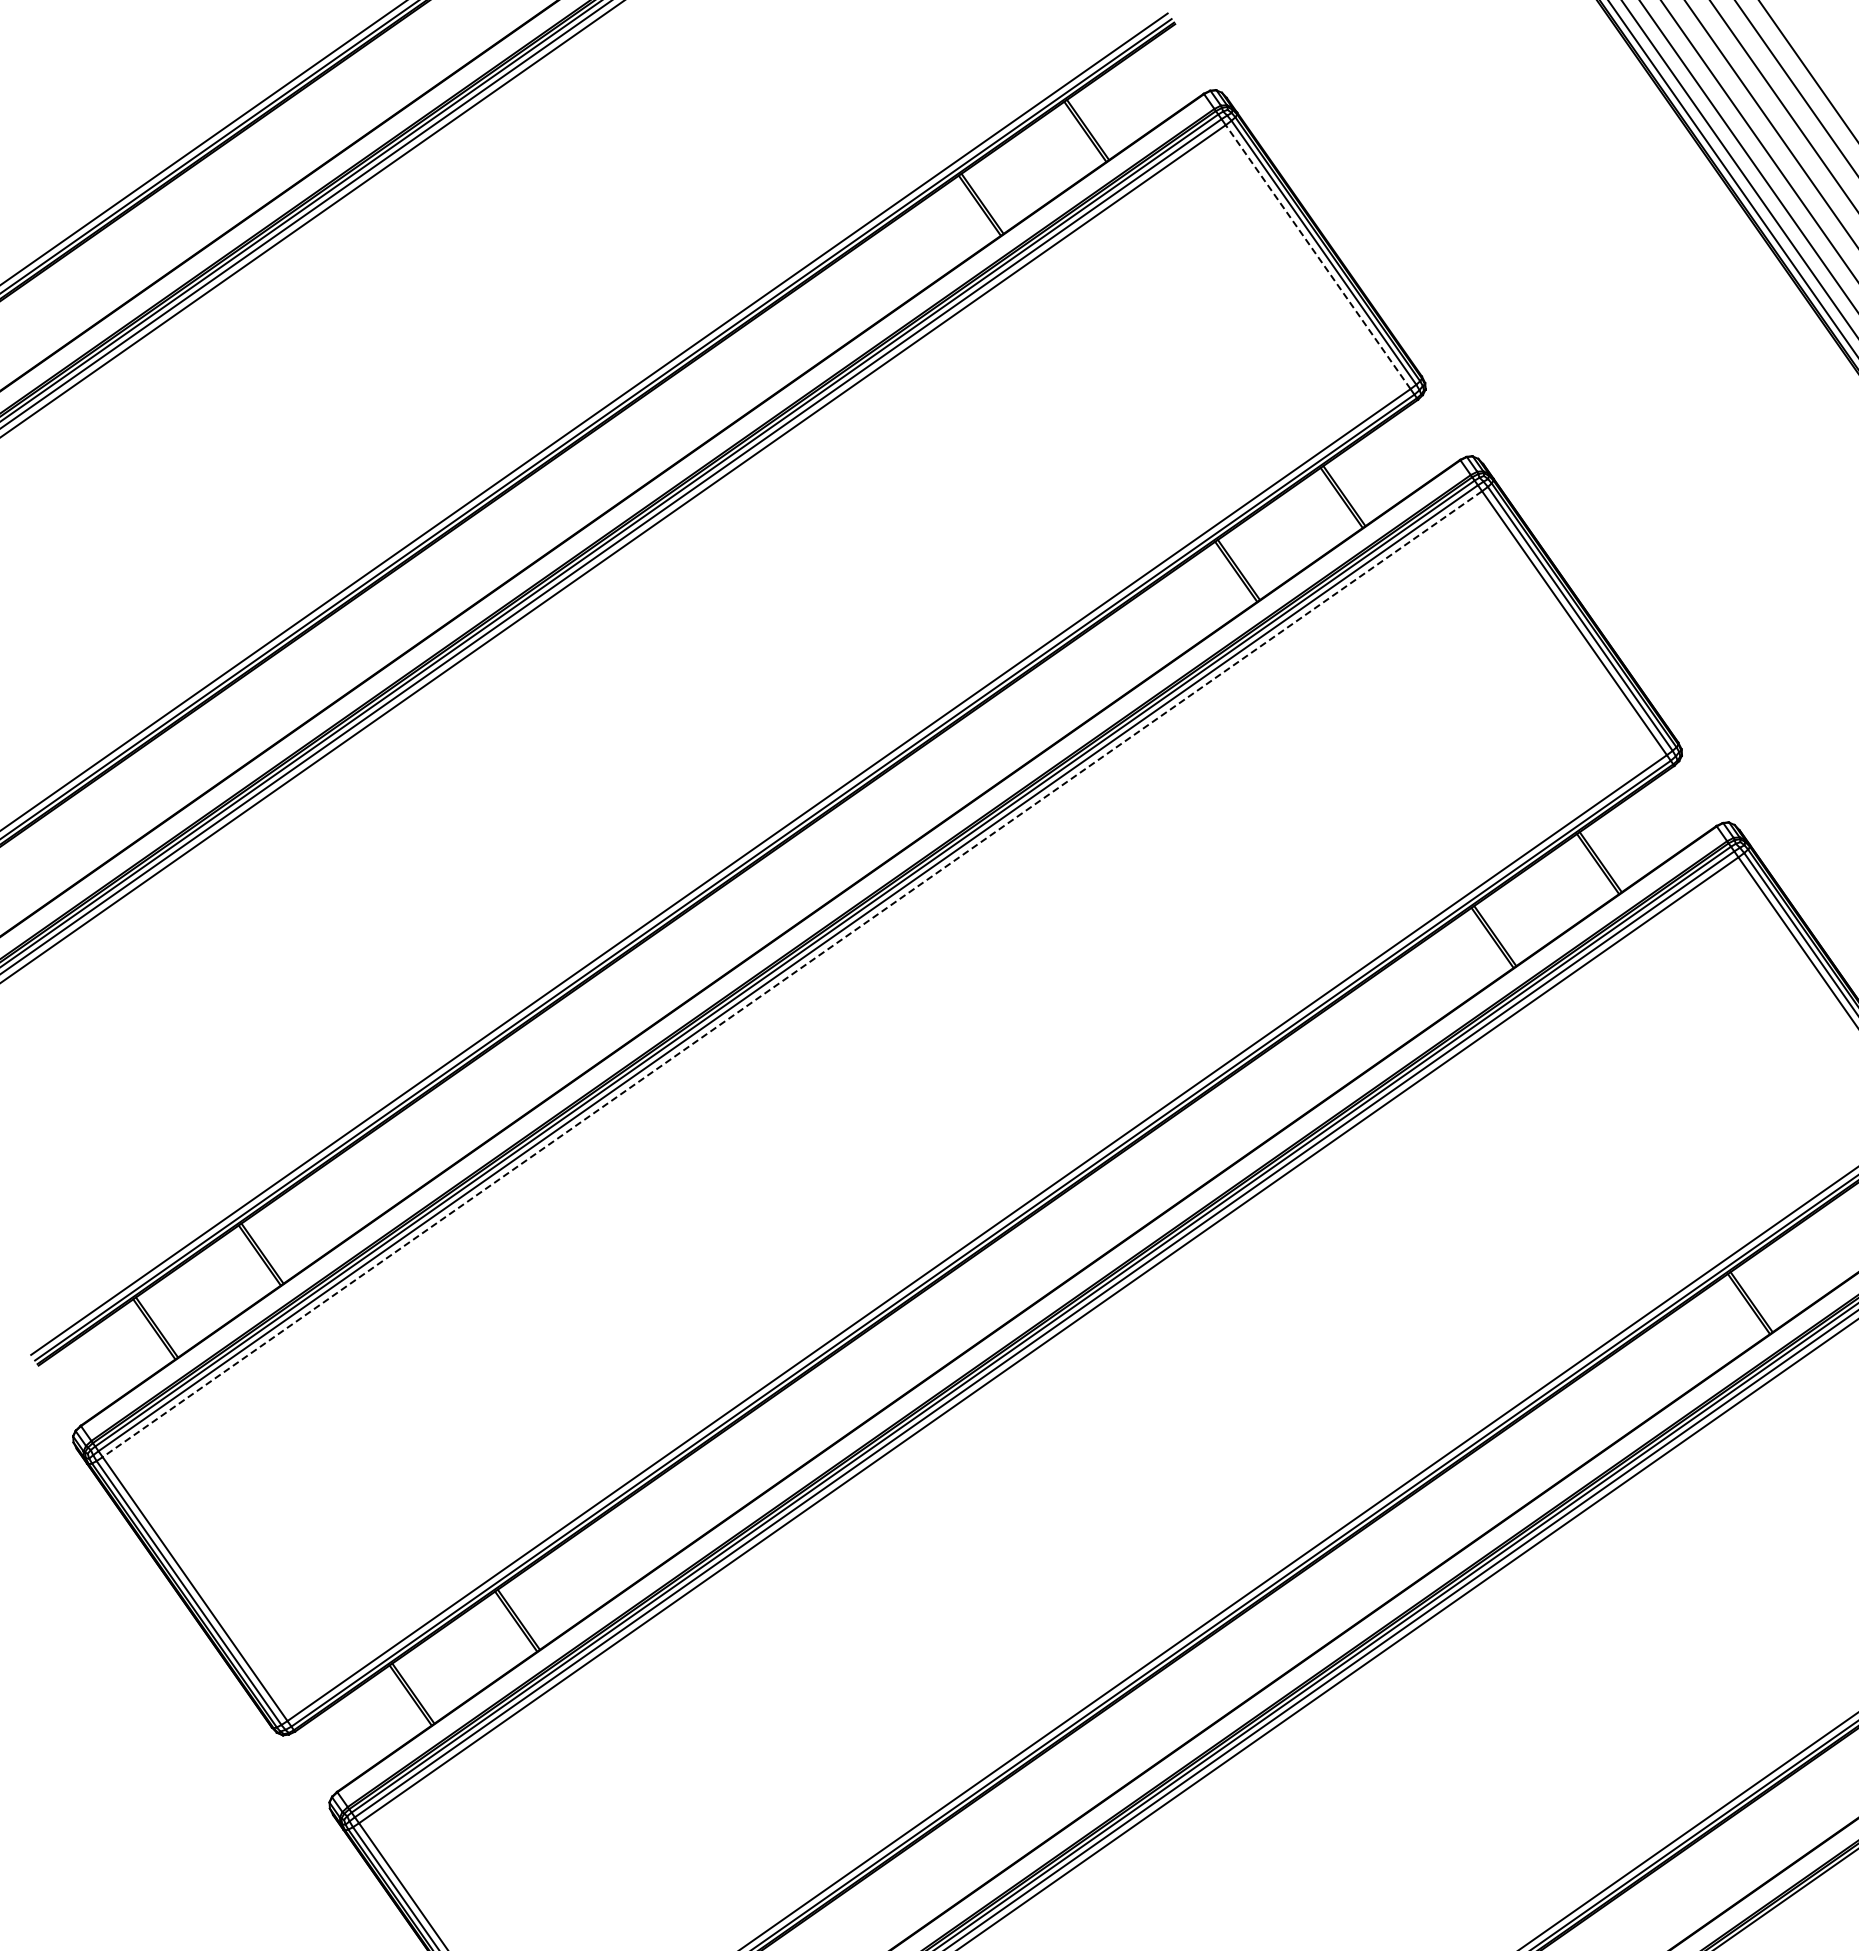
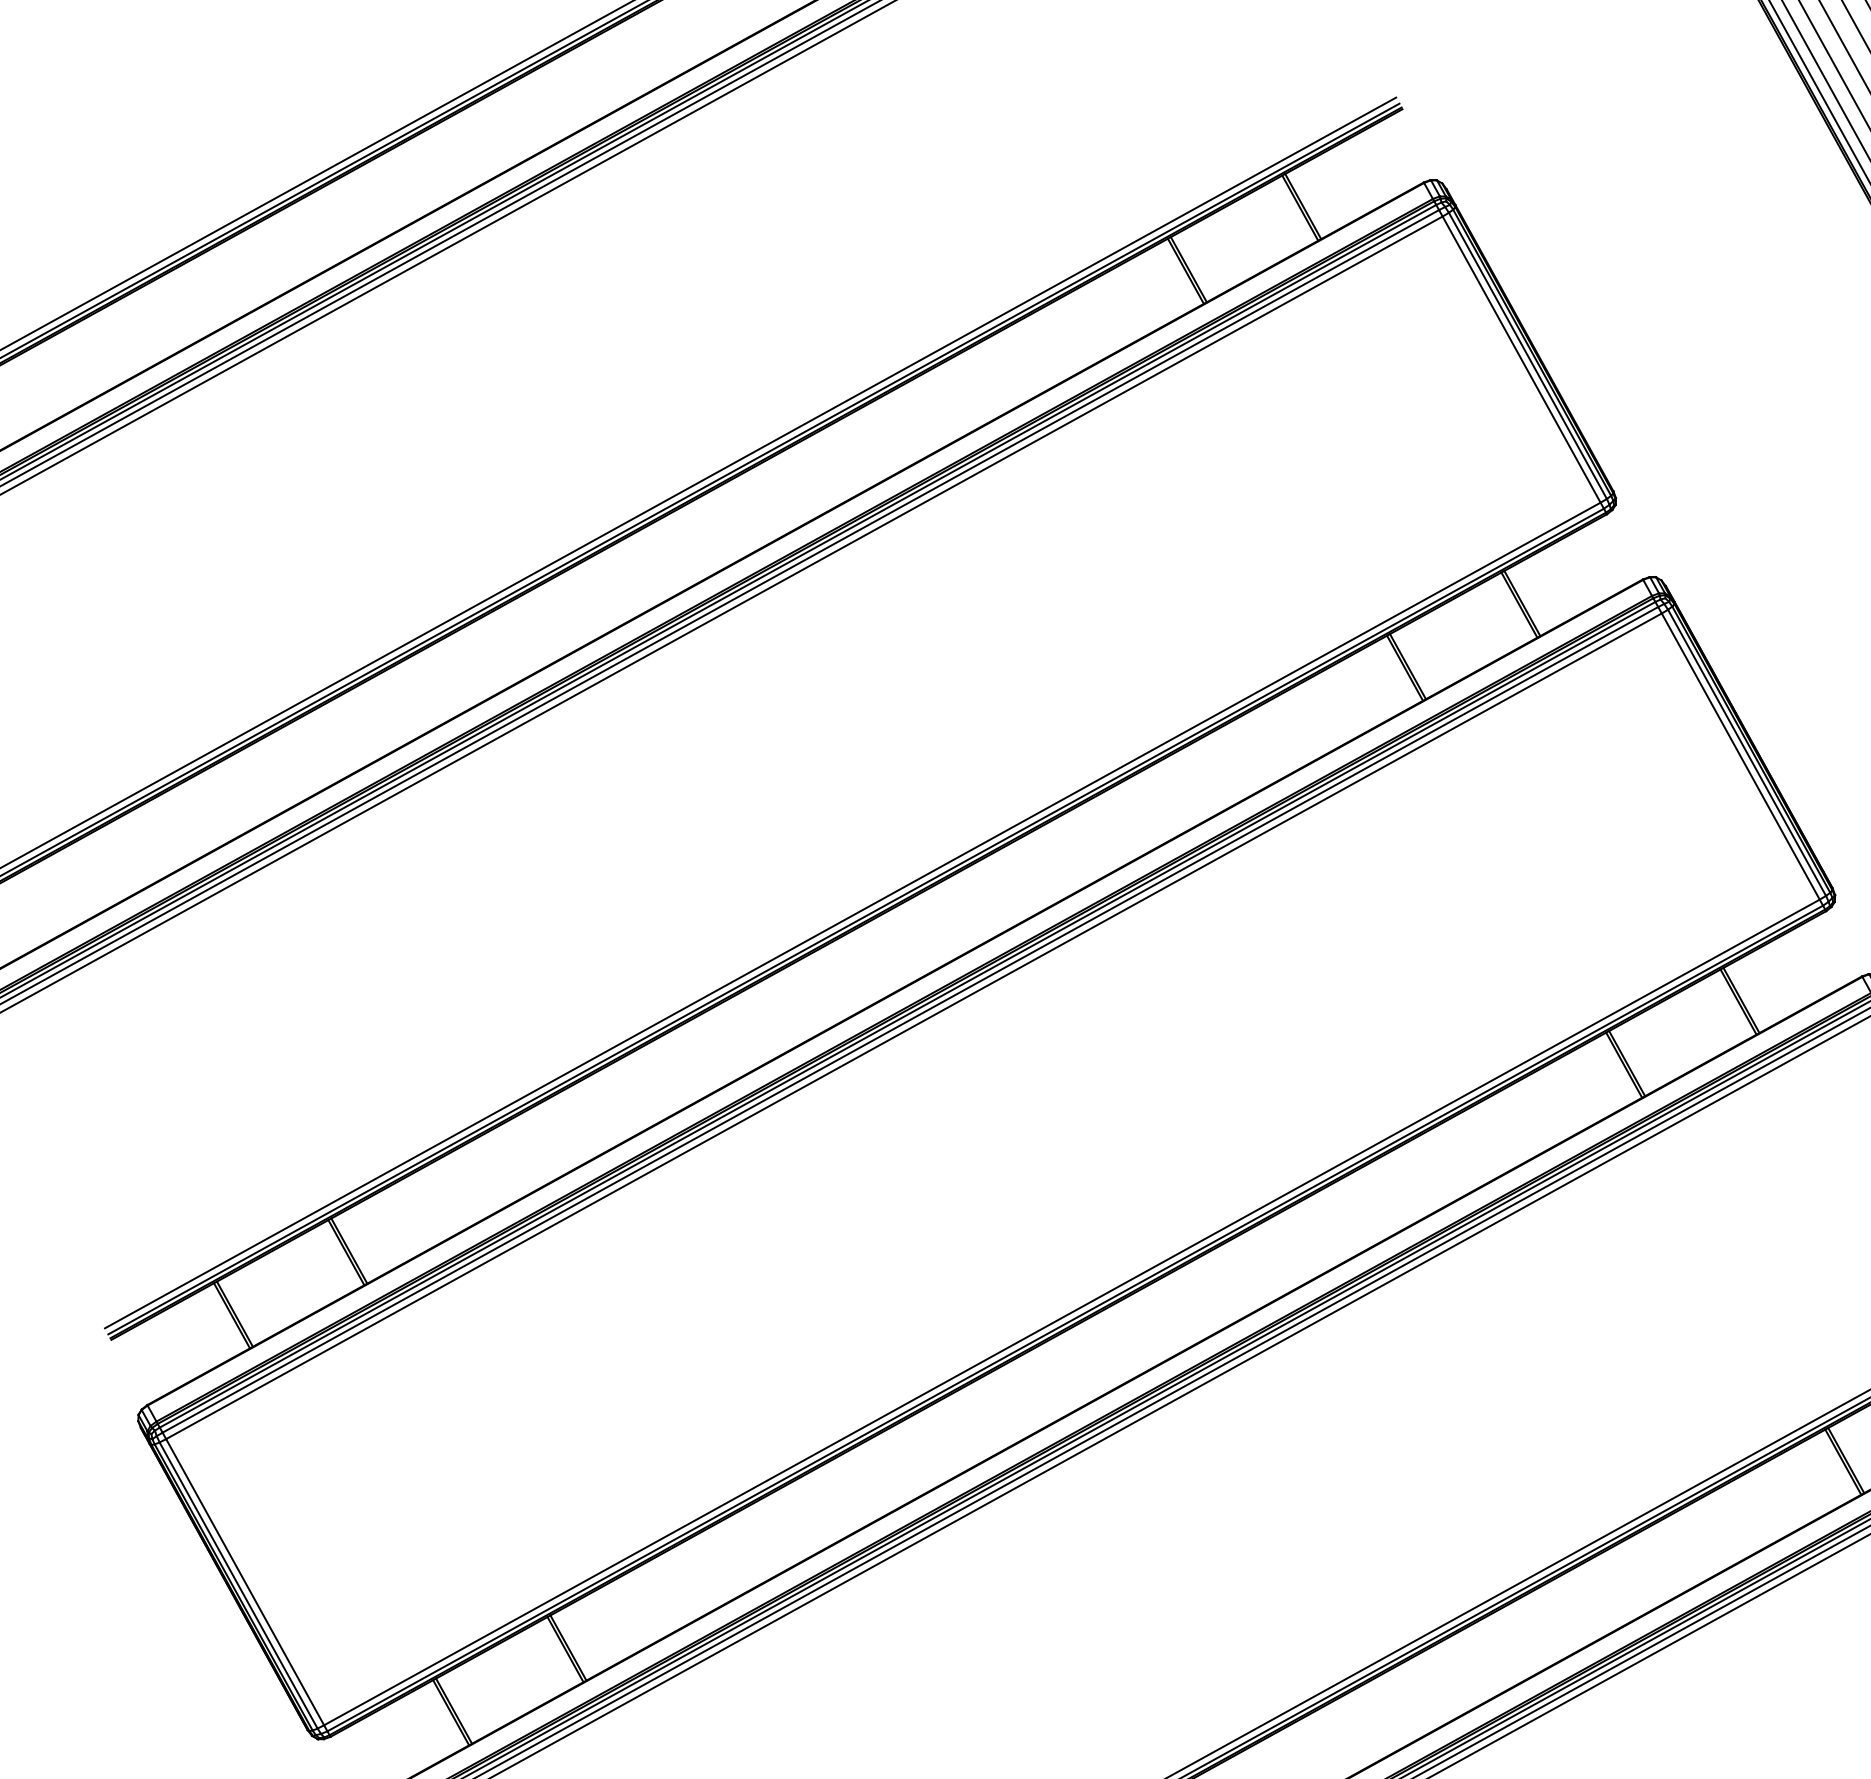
line: (1317, 256) -> (1521, 358), dashed -> solid
line: (792, 974) -> (914, 1026), dashed -> solid

